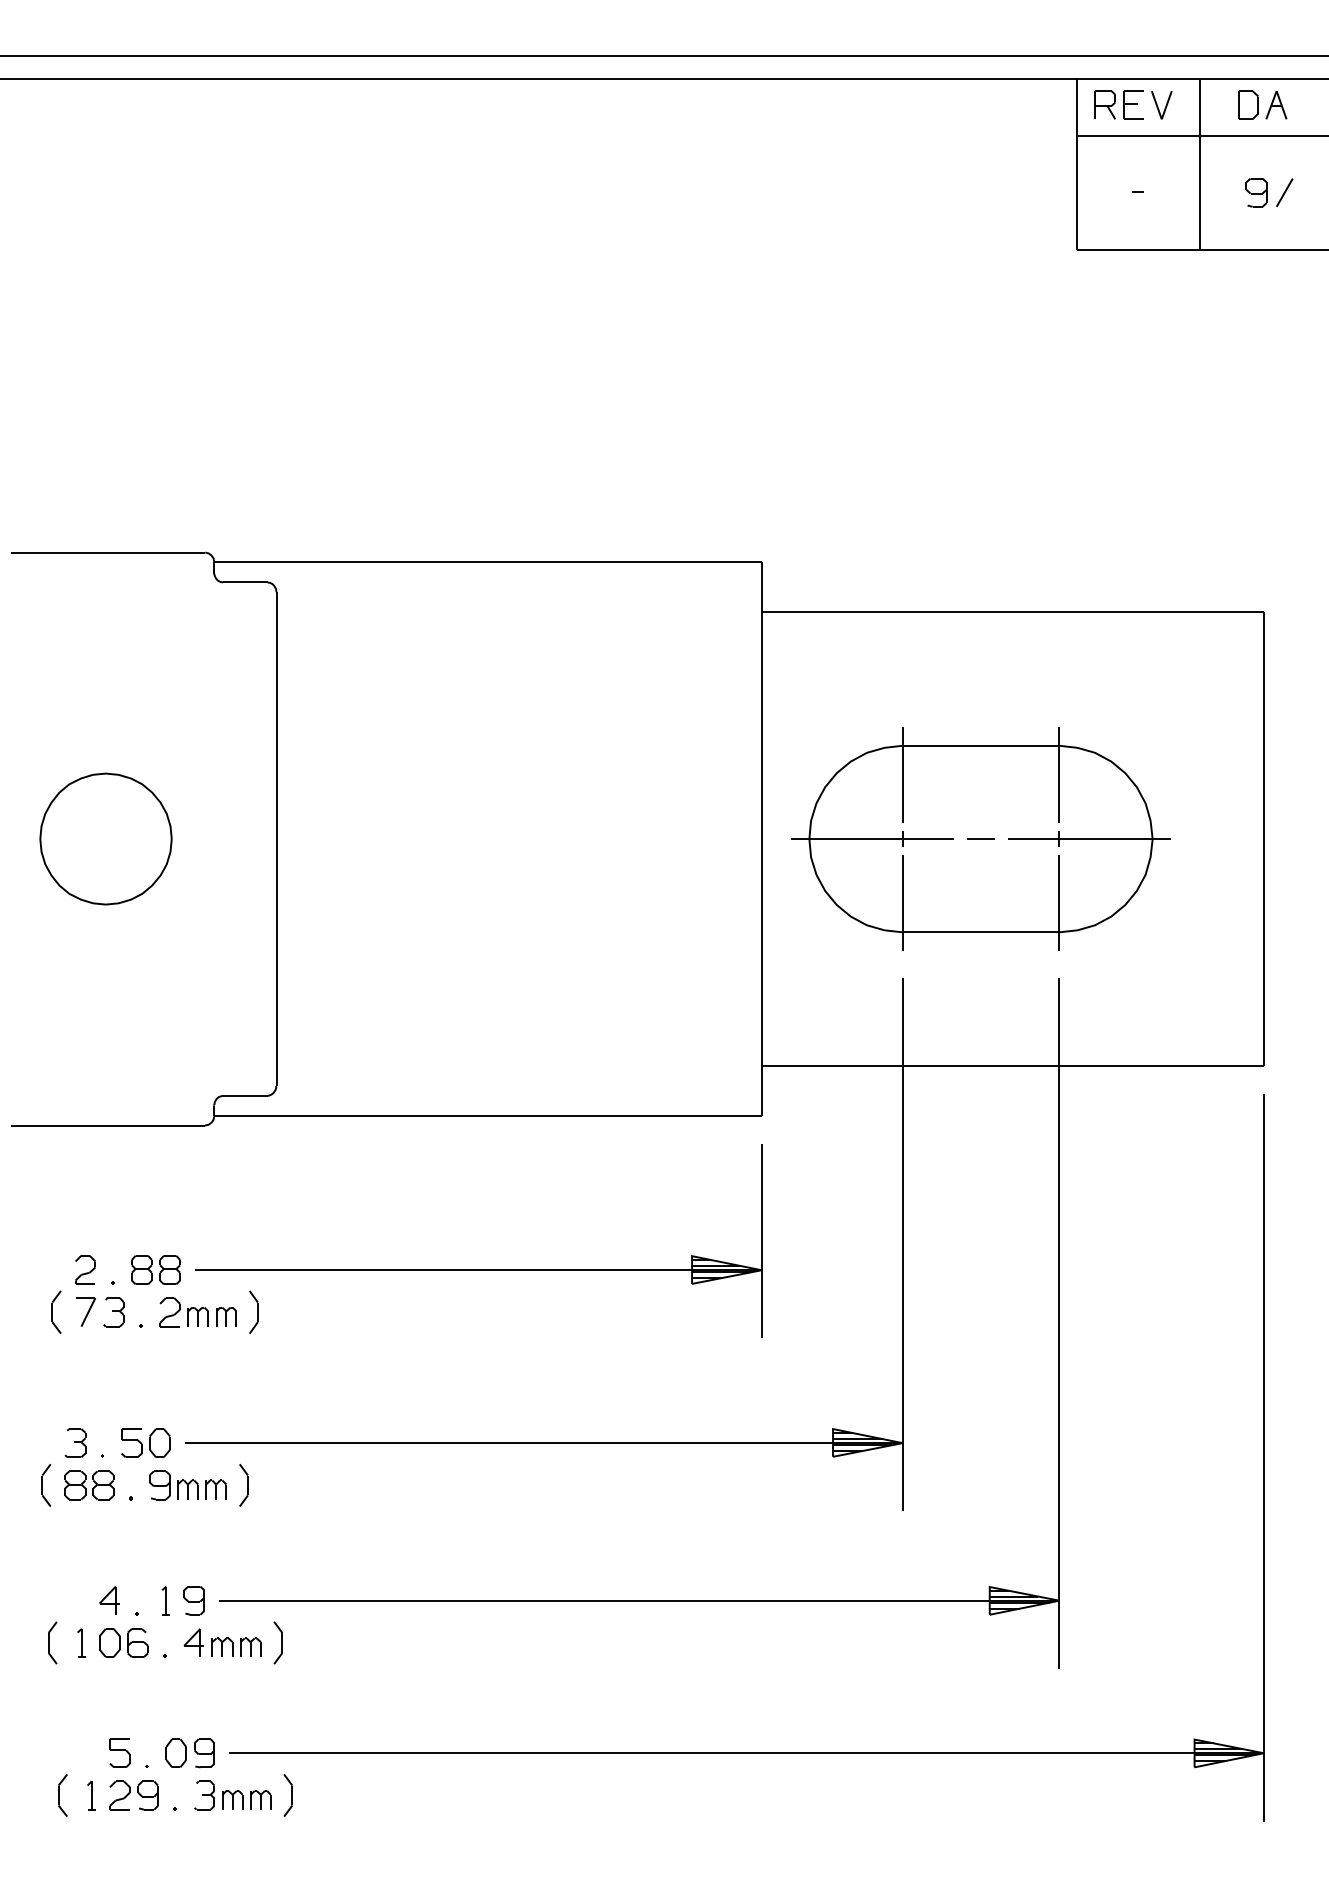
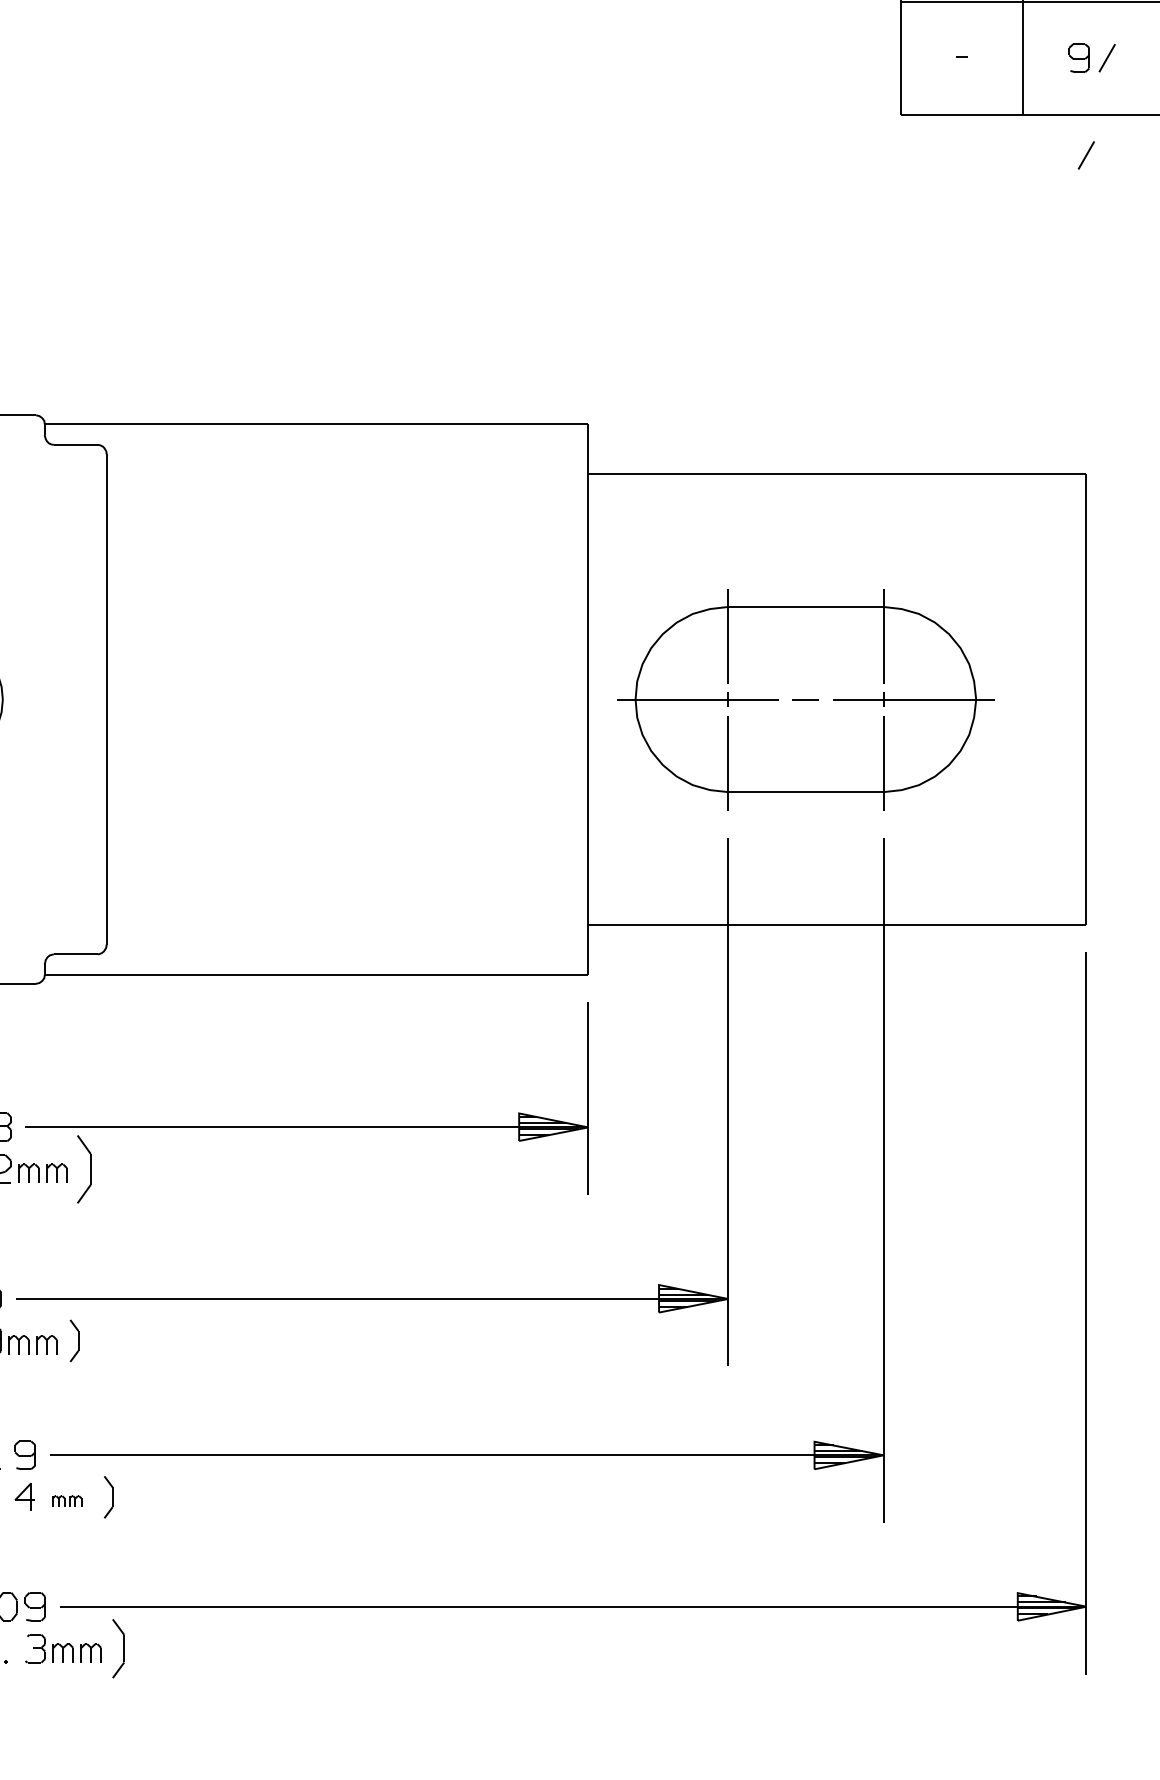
line: (1263, 290) -> (1086, 155), added
part: (253, 1311) -> (83, 1168), size x1.6
part: (236, 1646) -> (67, 1500), size x0.6
part: (287, 1795) -> (117, 1648), size x1.4

